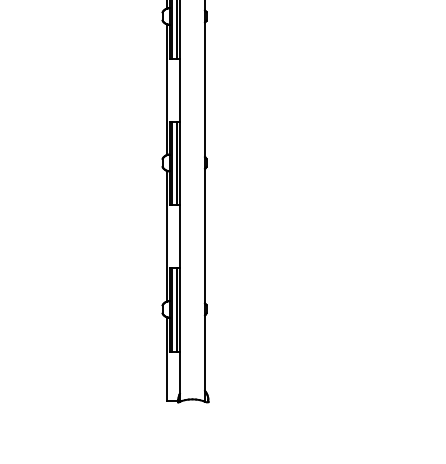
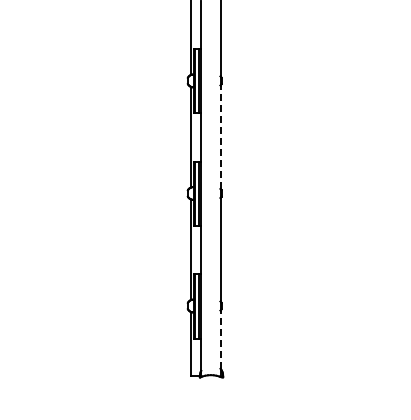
line: (205, 90) -> (220, 137), solid -> dashed
line: (205, 352) -> (220, 339), solid -> dashed

